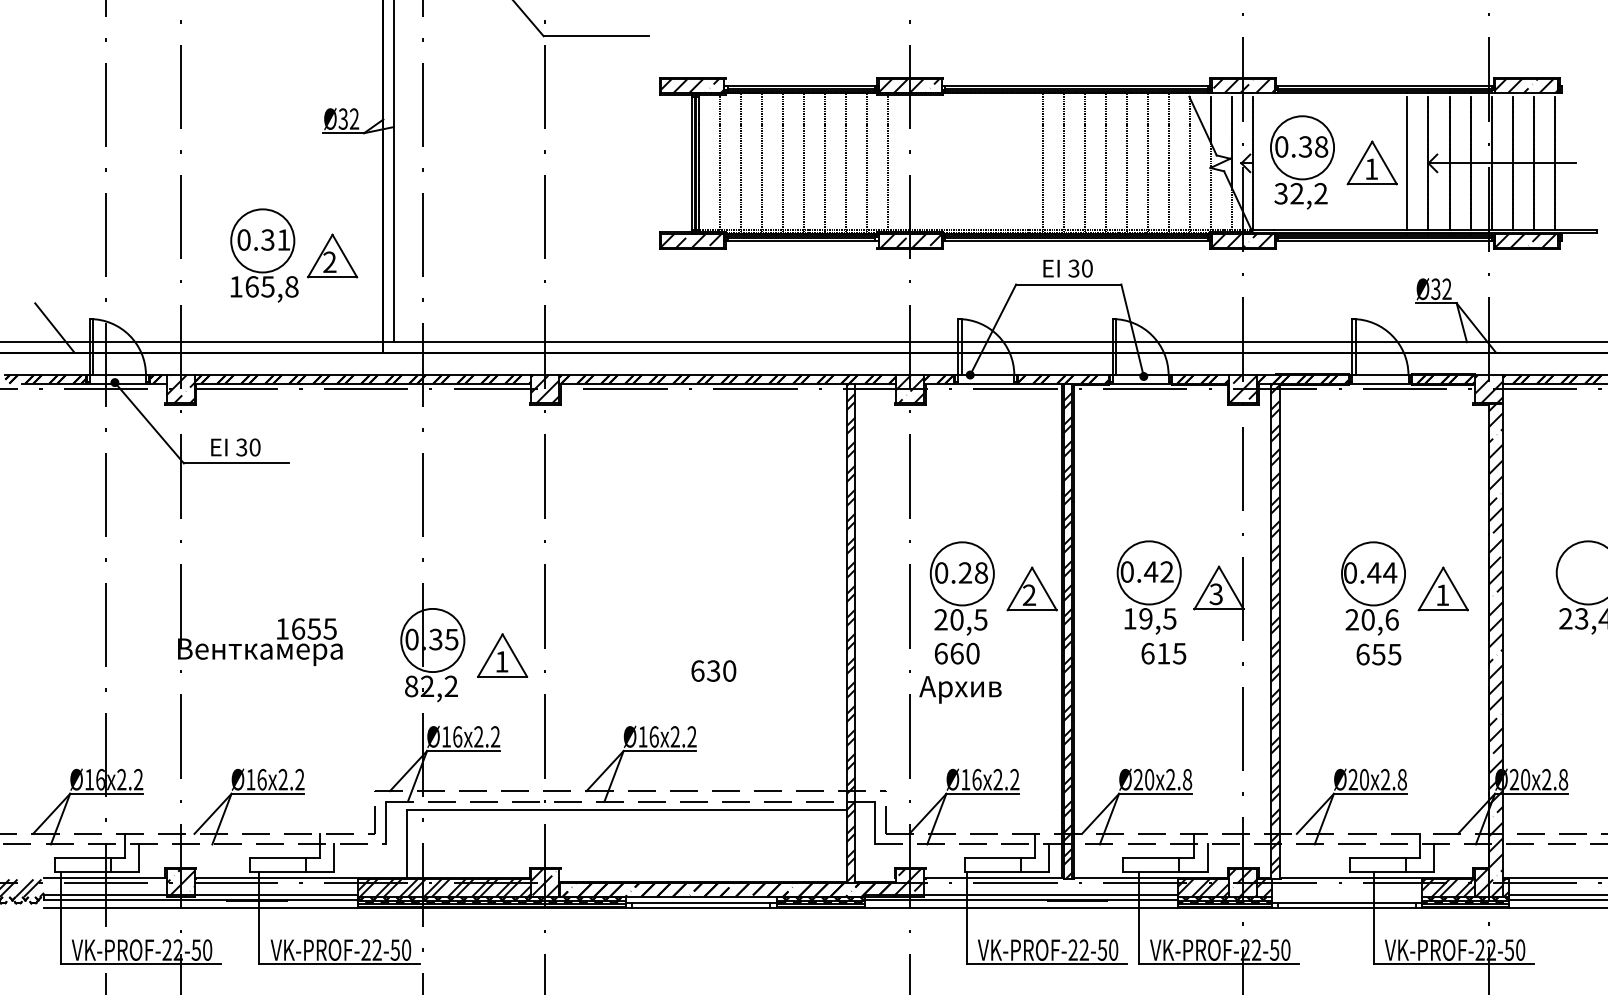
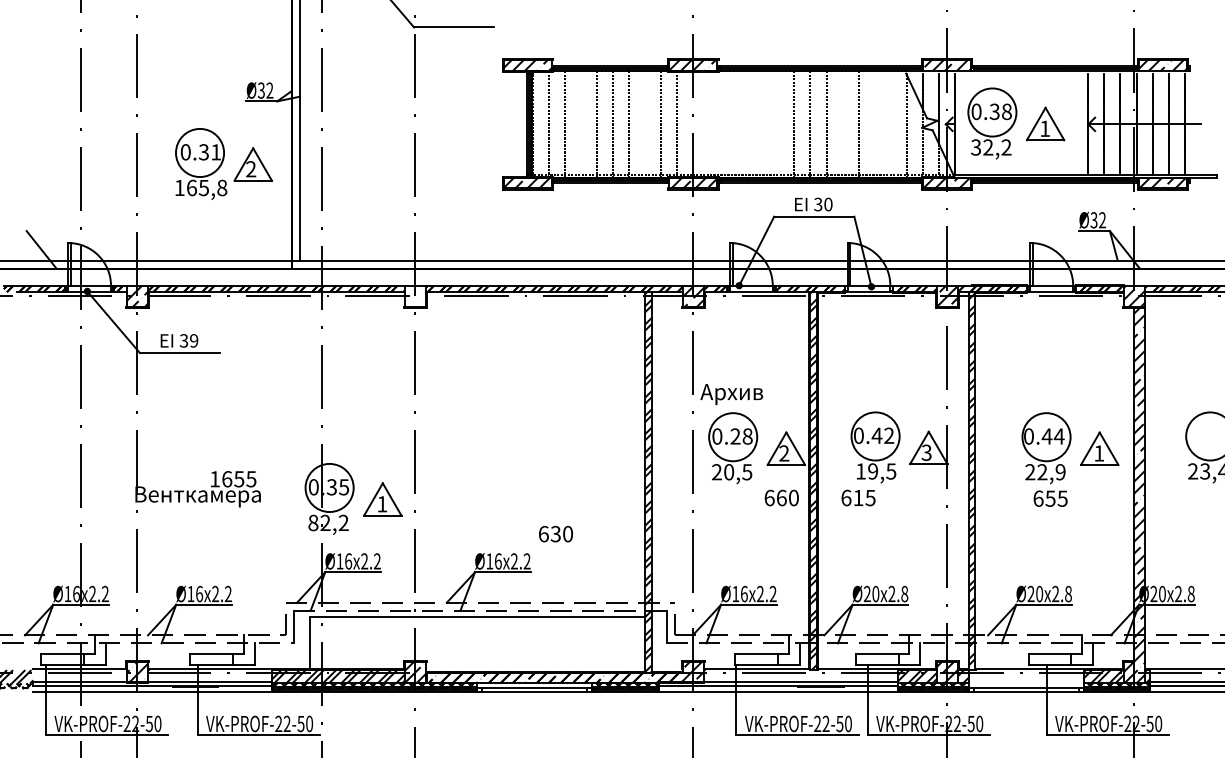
line: (1407, 162) -> (1072, 123), removed
line: (762, 163) -> (580, 124), removed
line: (846, 163) -> (644, 124), removed
line: (1105, 163) -> (842, 124), removed
line: (1147, 163) -> (874, 124), removed
line: (1168, 163) -> (890, 124), removed
part: (294, 255) -> (224, 164), moved
hatch: (545, 389) -> (415, 296), removed
text: (254, 447) -> (193, 340), 30 -> 39
text: (1379, 619) -> (1051, 471), 20,6 -> 22,9
text: (956, 653) -> (781, 497), moved
text: (1163, 653) -> (858, 497), moved
text: (713, 670) -> (555, 533), moved
text: (960, 689) -> (731, 394), moved

